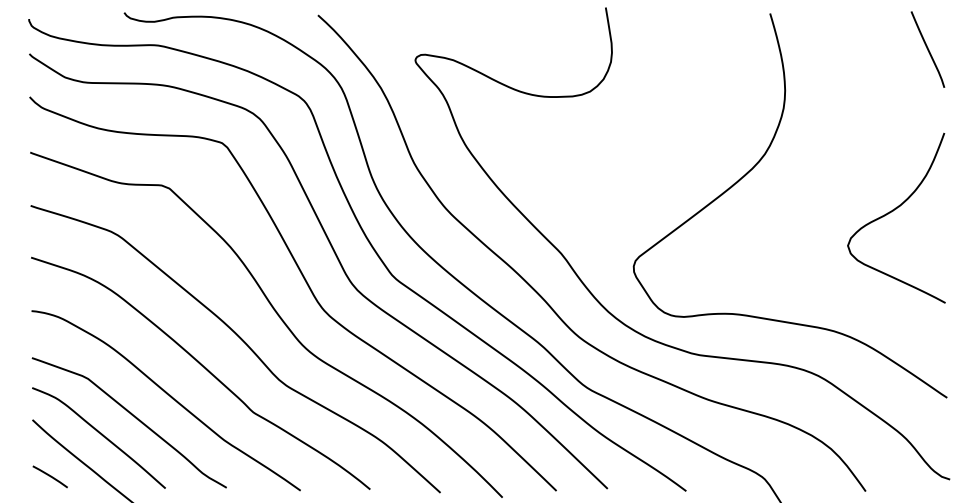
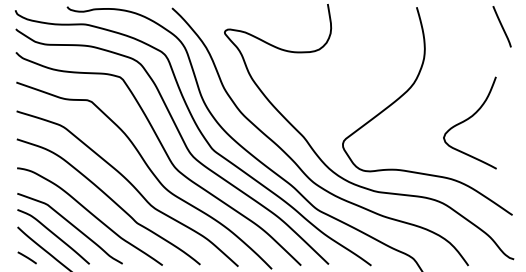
curve: (891, 213) -> (467, 120), moved

